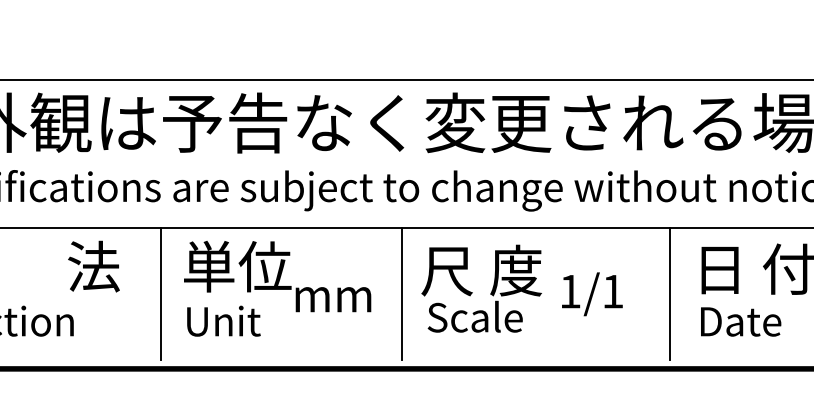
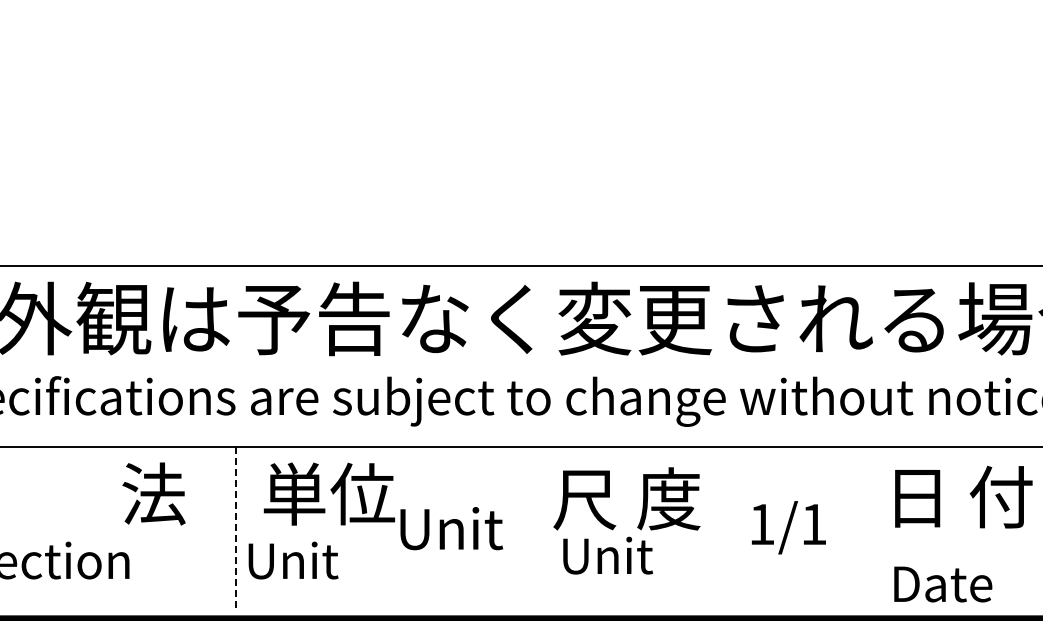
line: (160, 294) -> (235, 527), solid -> dashed
text: (337, 294) -> (451, 528), mm -> Unit
line: (401, 294) -> (529, 527), removed
text: (592, 294) -> (788, 527), moved
line: (670, 294) -> (857, 527), removed
text: (475, 316) -> (619, 554), Scale -> Unit
text: (223, 321) -> (293, 560), moved
text: (741, 321) -> (943, 584), moved

